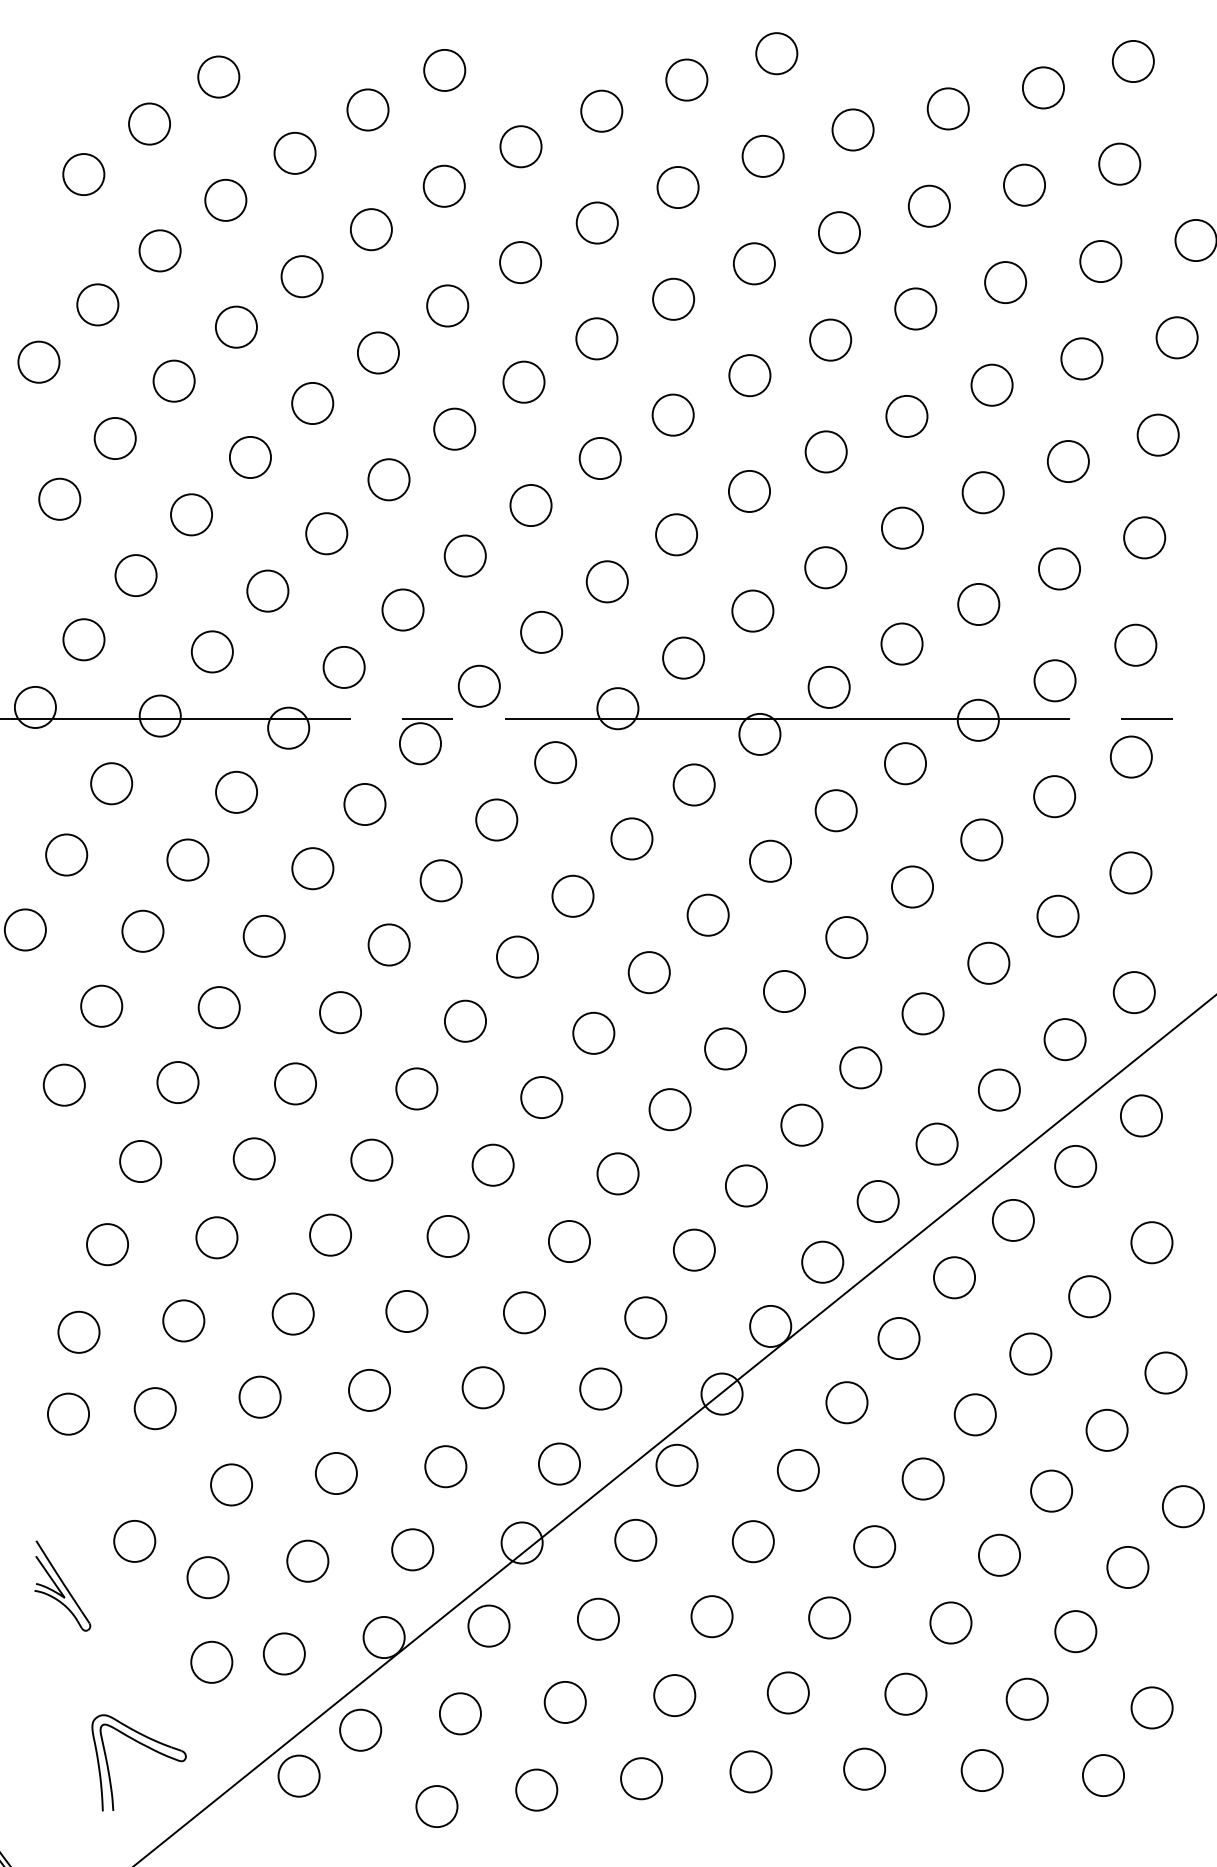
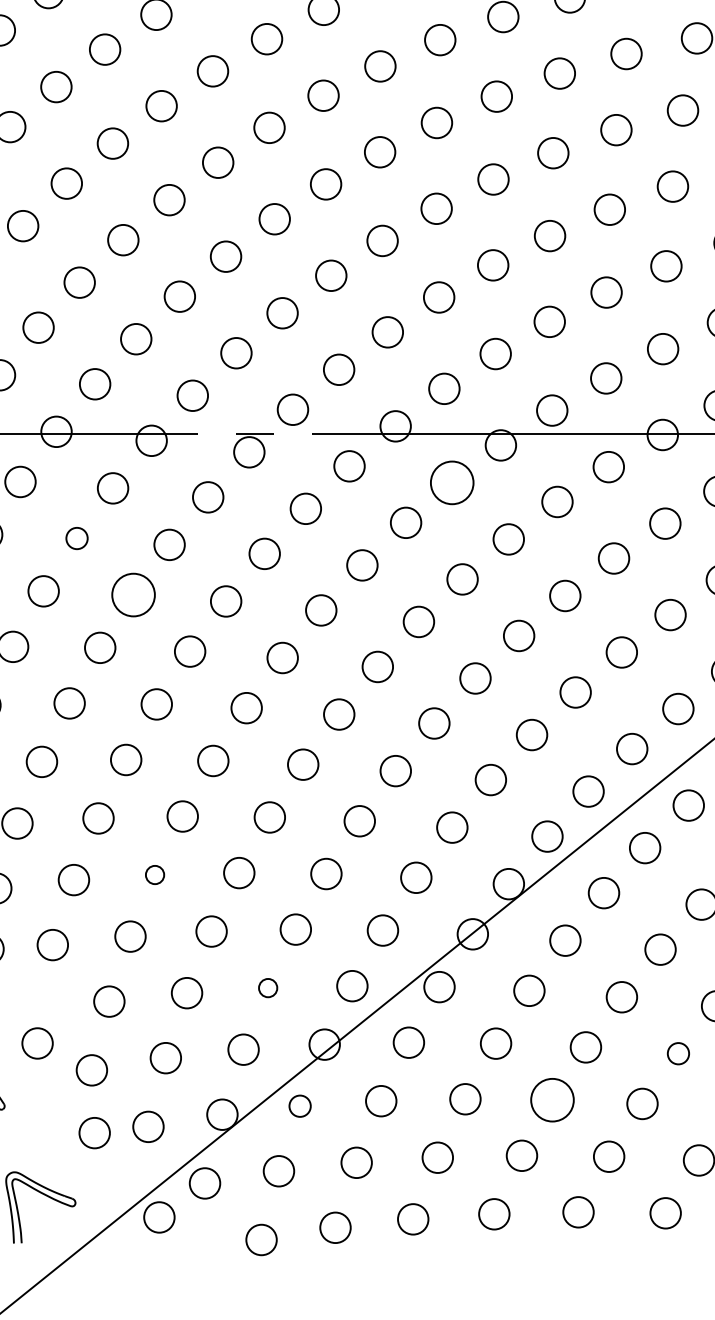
circle: (693, 784) -> (451, 482), size x1.4
circle: (187, 859) -> (76, 538), size x0.7
circle: (263, 935) -> (133, 594), size x1.4
circle: (292, 1313) -> (154, 874), size x0.6
circle: (445, 1466) -> (267, 987), size x0.6
circle: (999, 1554) -> (678, 1053), size x0.7
circle: (829, 1617) -> (552, 1099), size x1.4
circle: (488, 1625) -> (299, 1105), size x0.7

